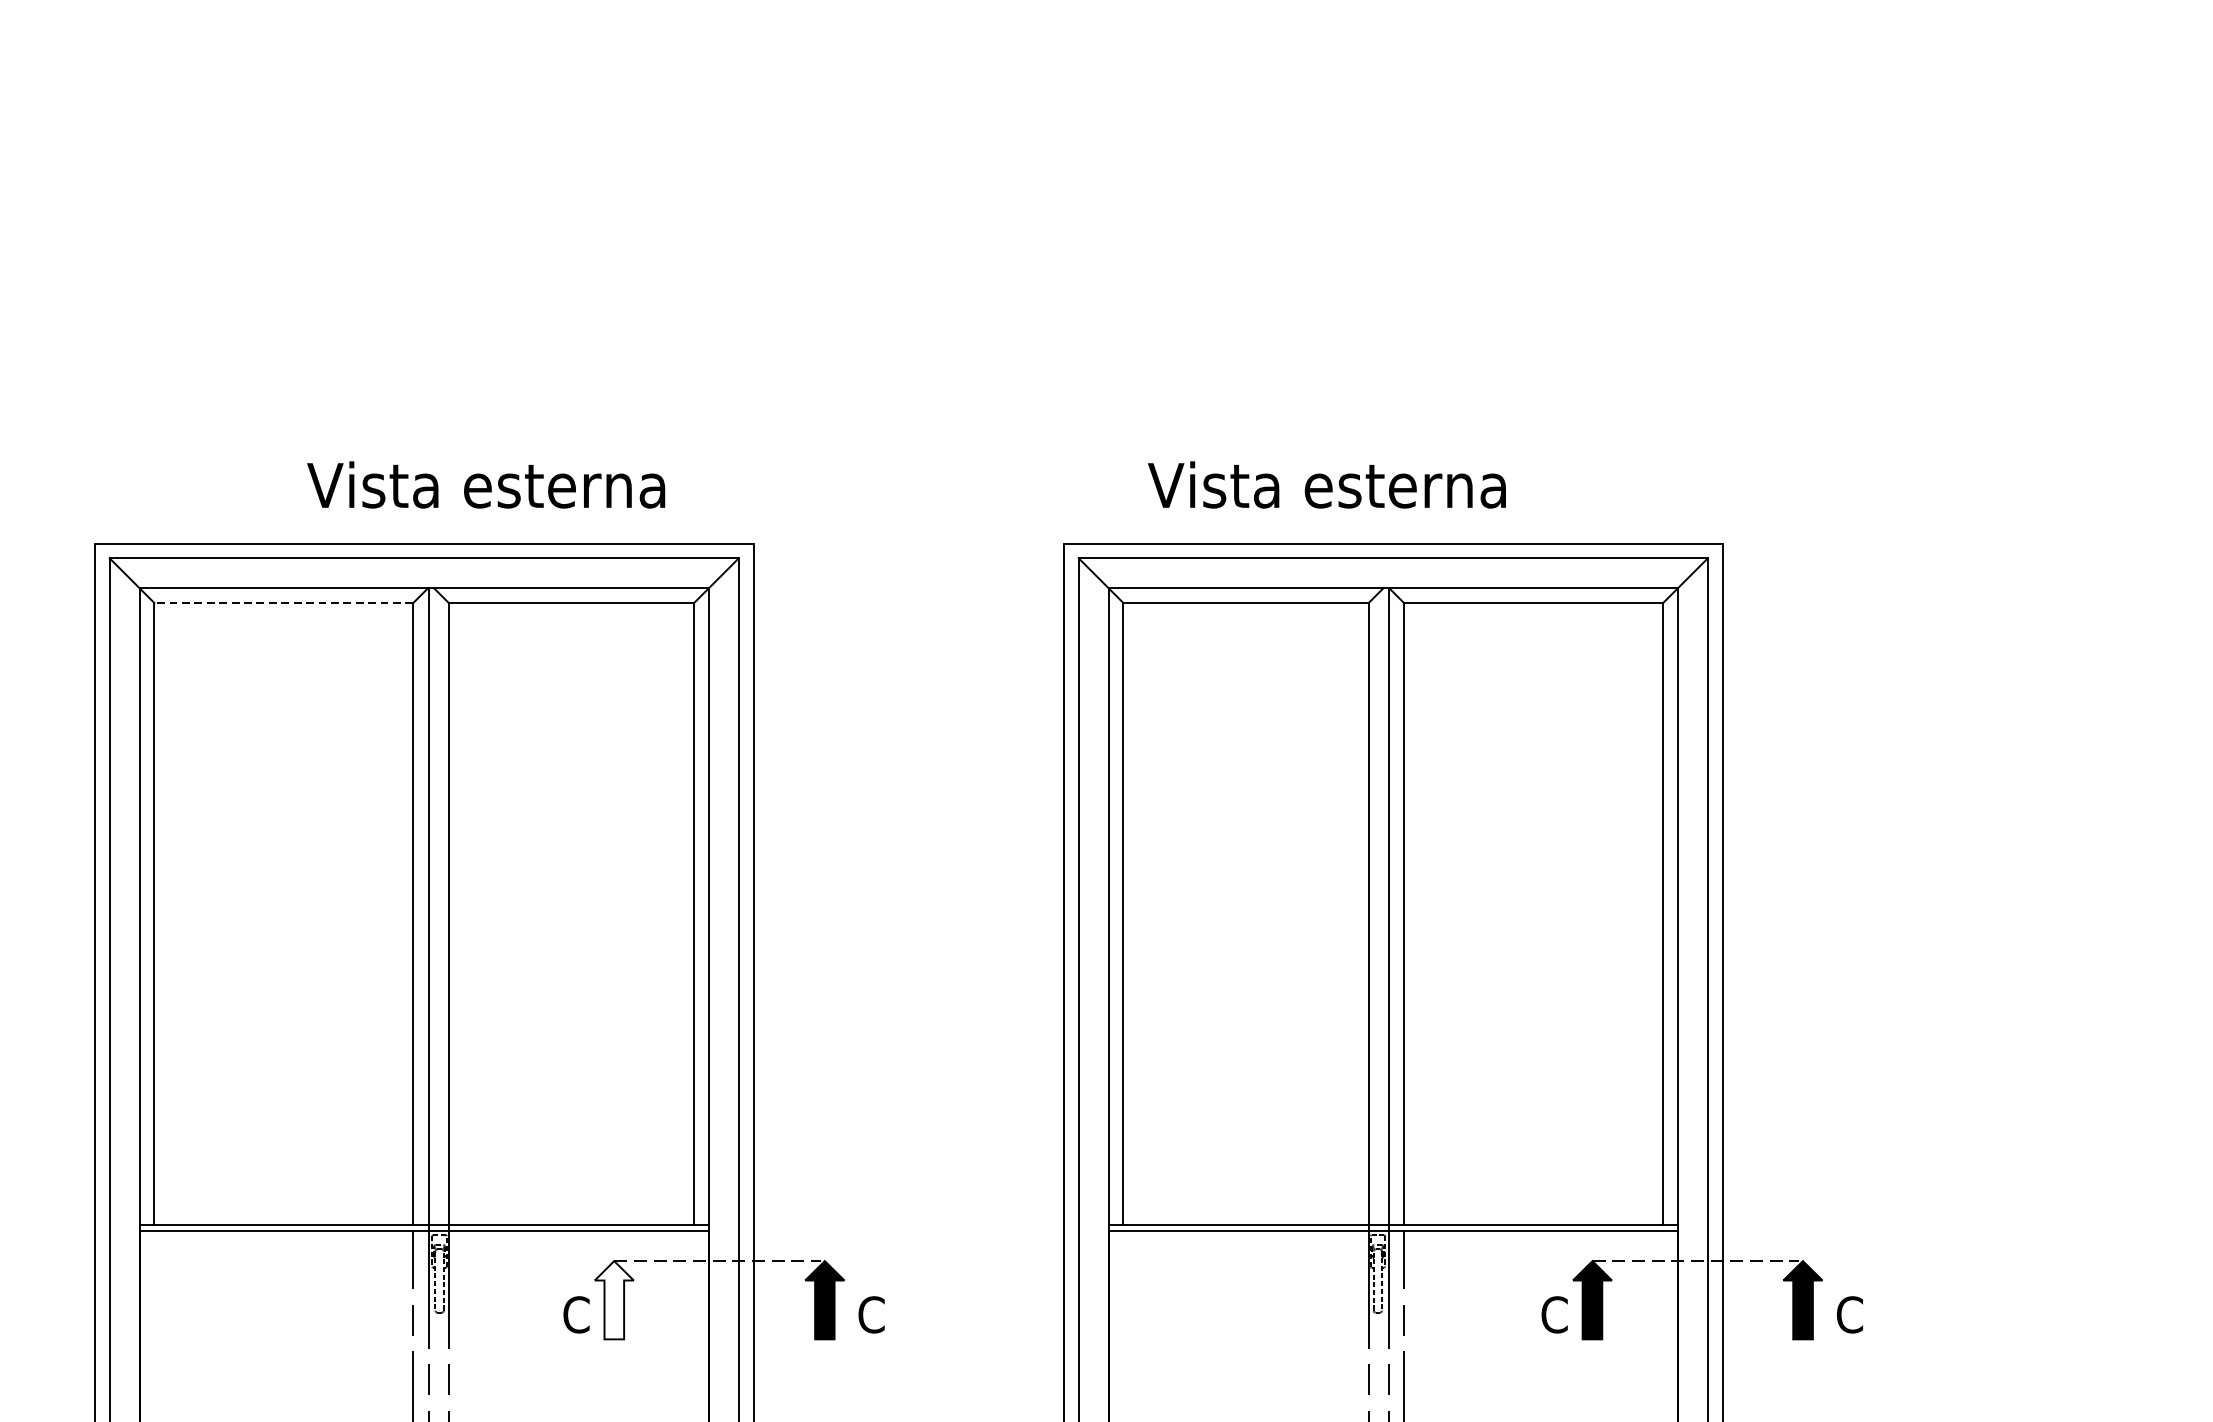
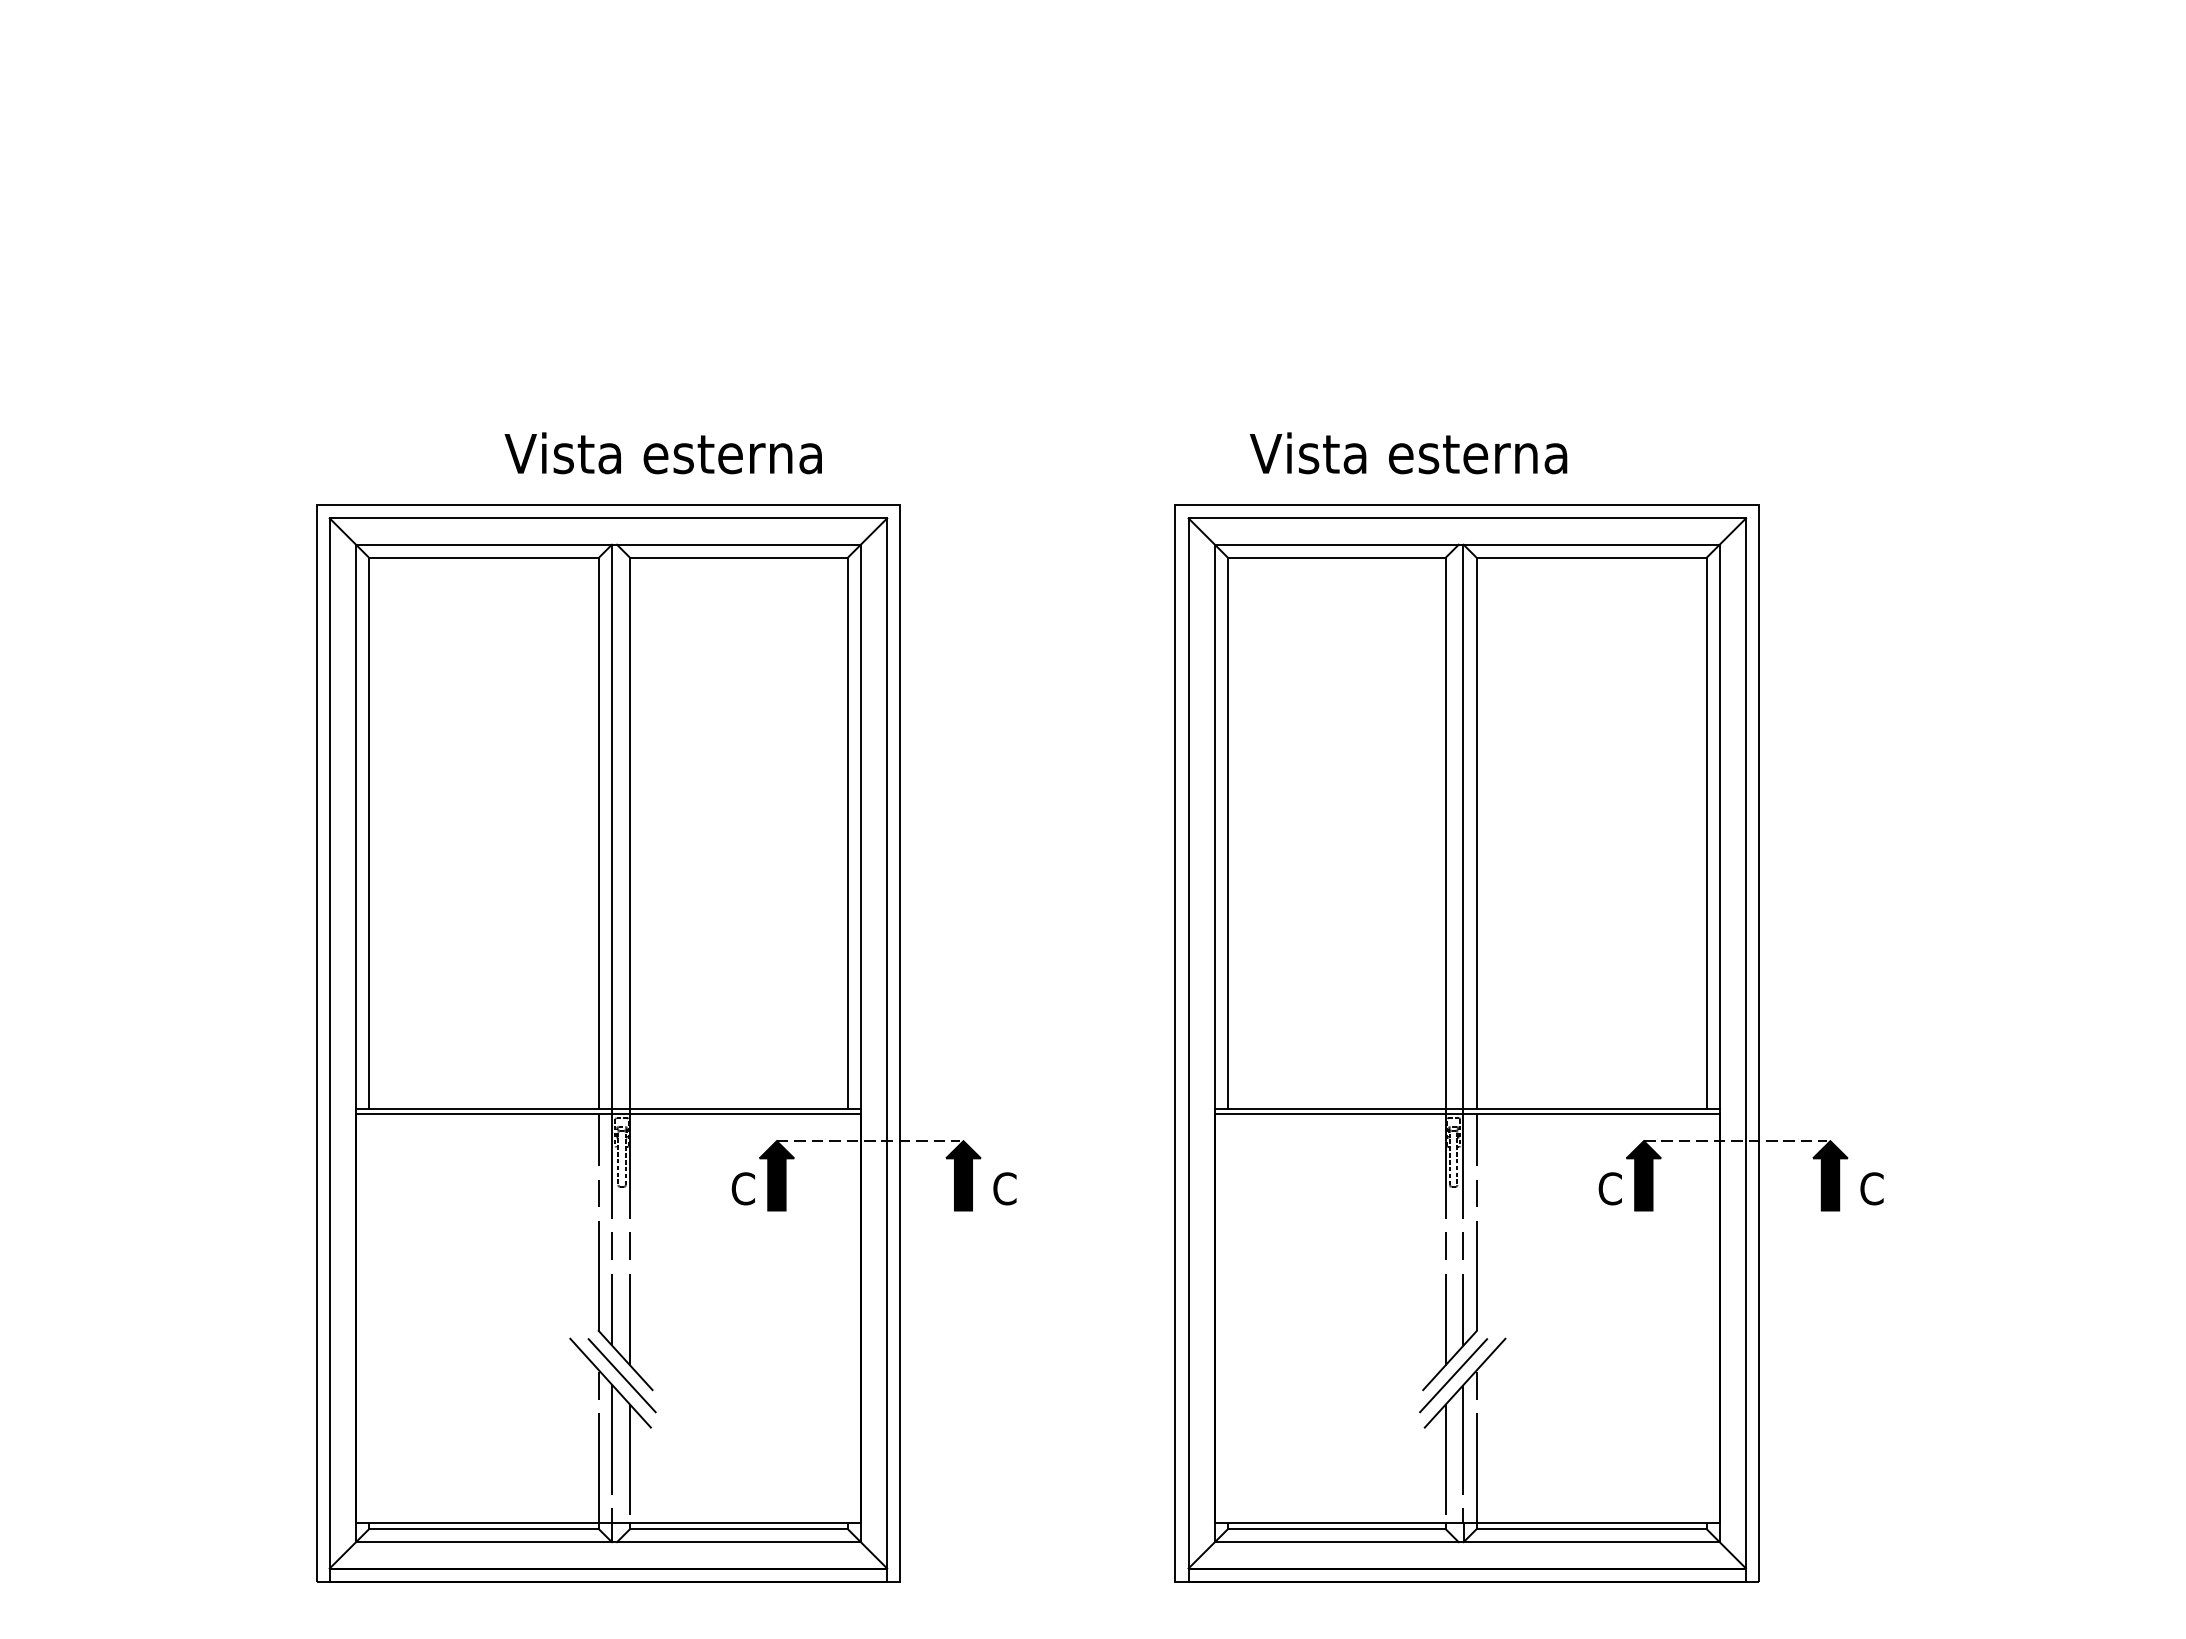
line: (284, 602) -> (484, 557), dashed -> solid
fill: (613, 1299) -> (776, 1175), added

